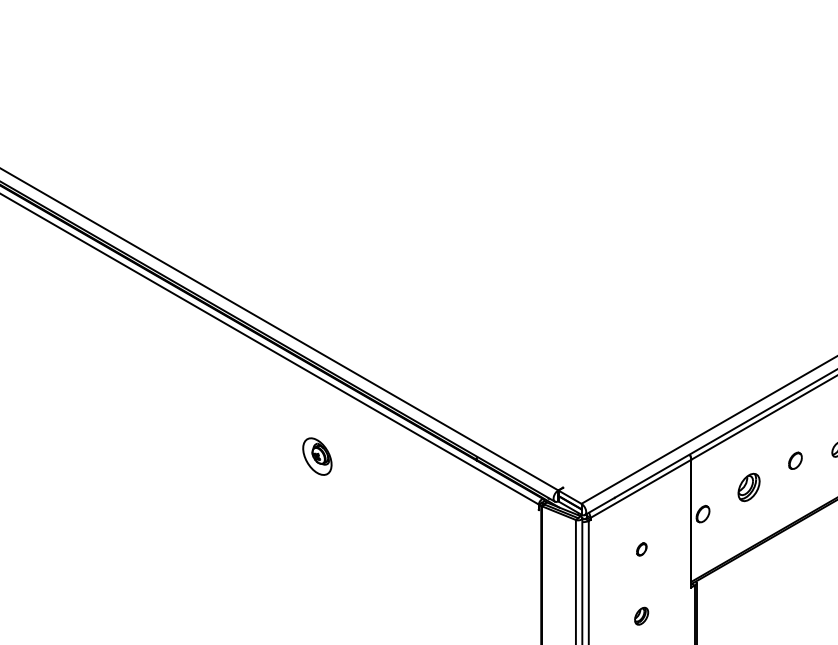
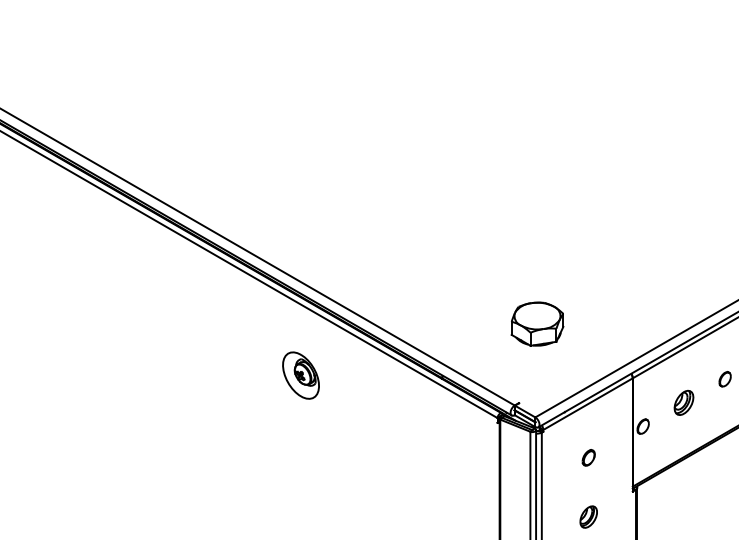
part: (583, 398) -> (537, 323), added
part: (317, 456) -> (301, 375), size x1.43
part: (641, 549) -> (588, 457), size x1.43
part: (641, 616) -> (588, 517), size x1.43

